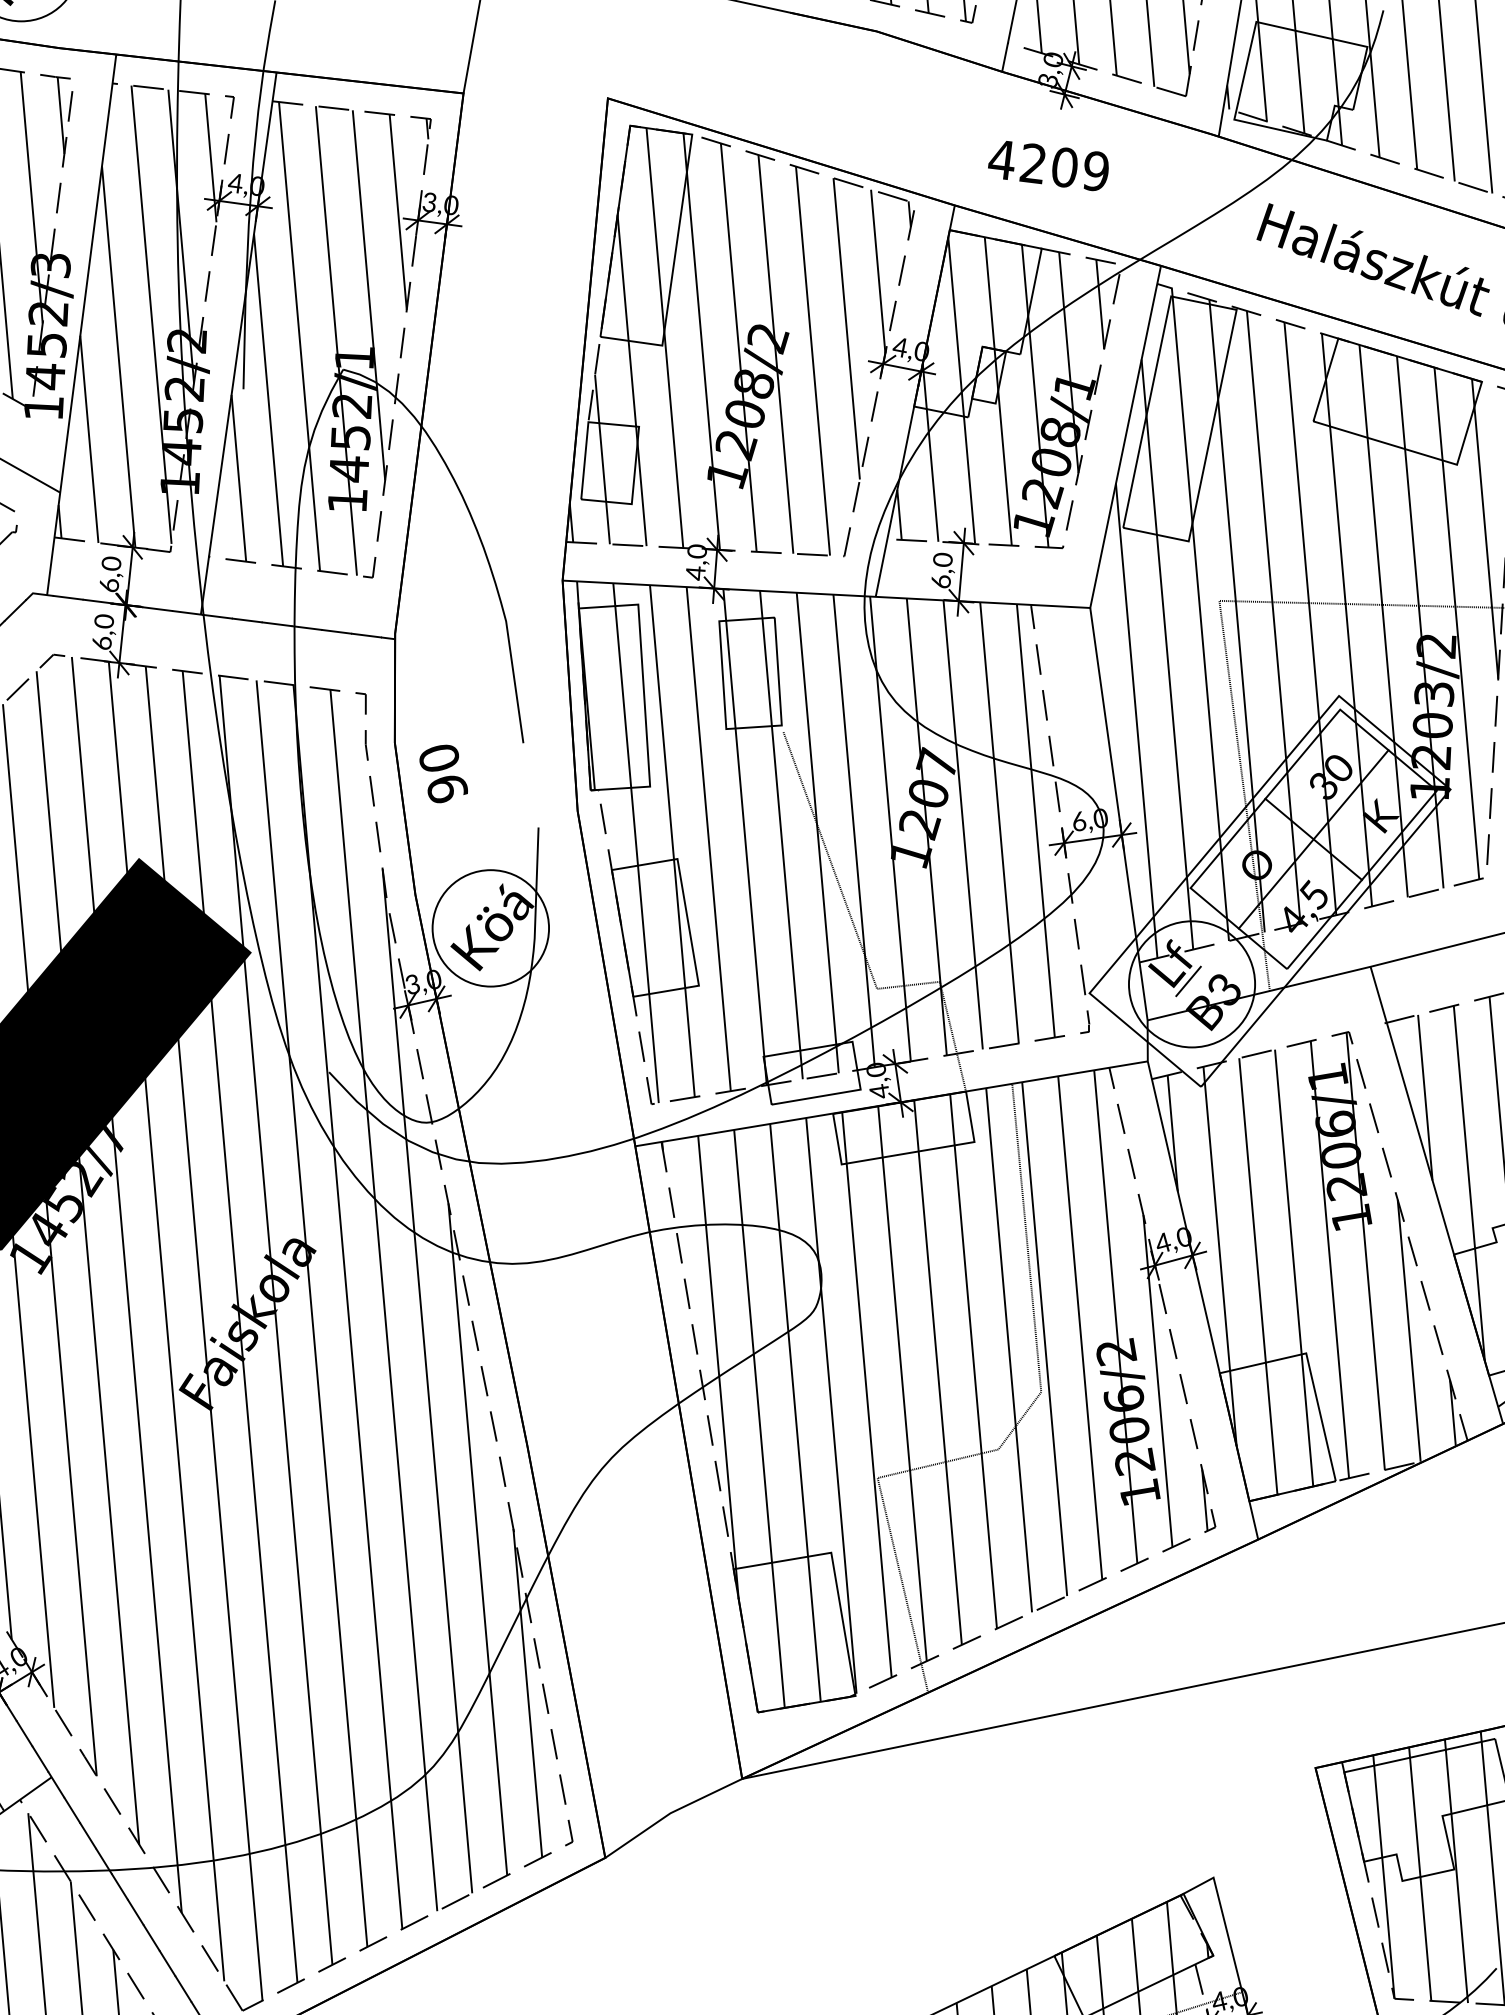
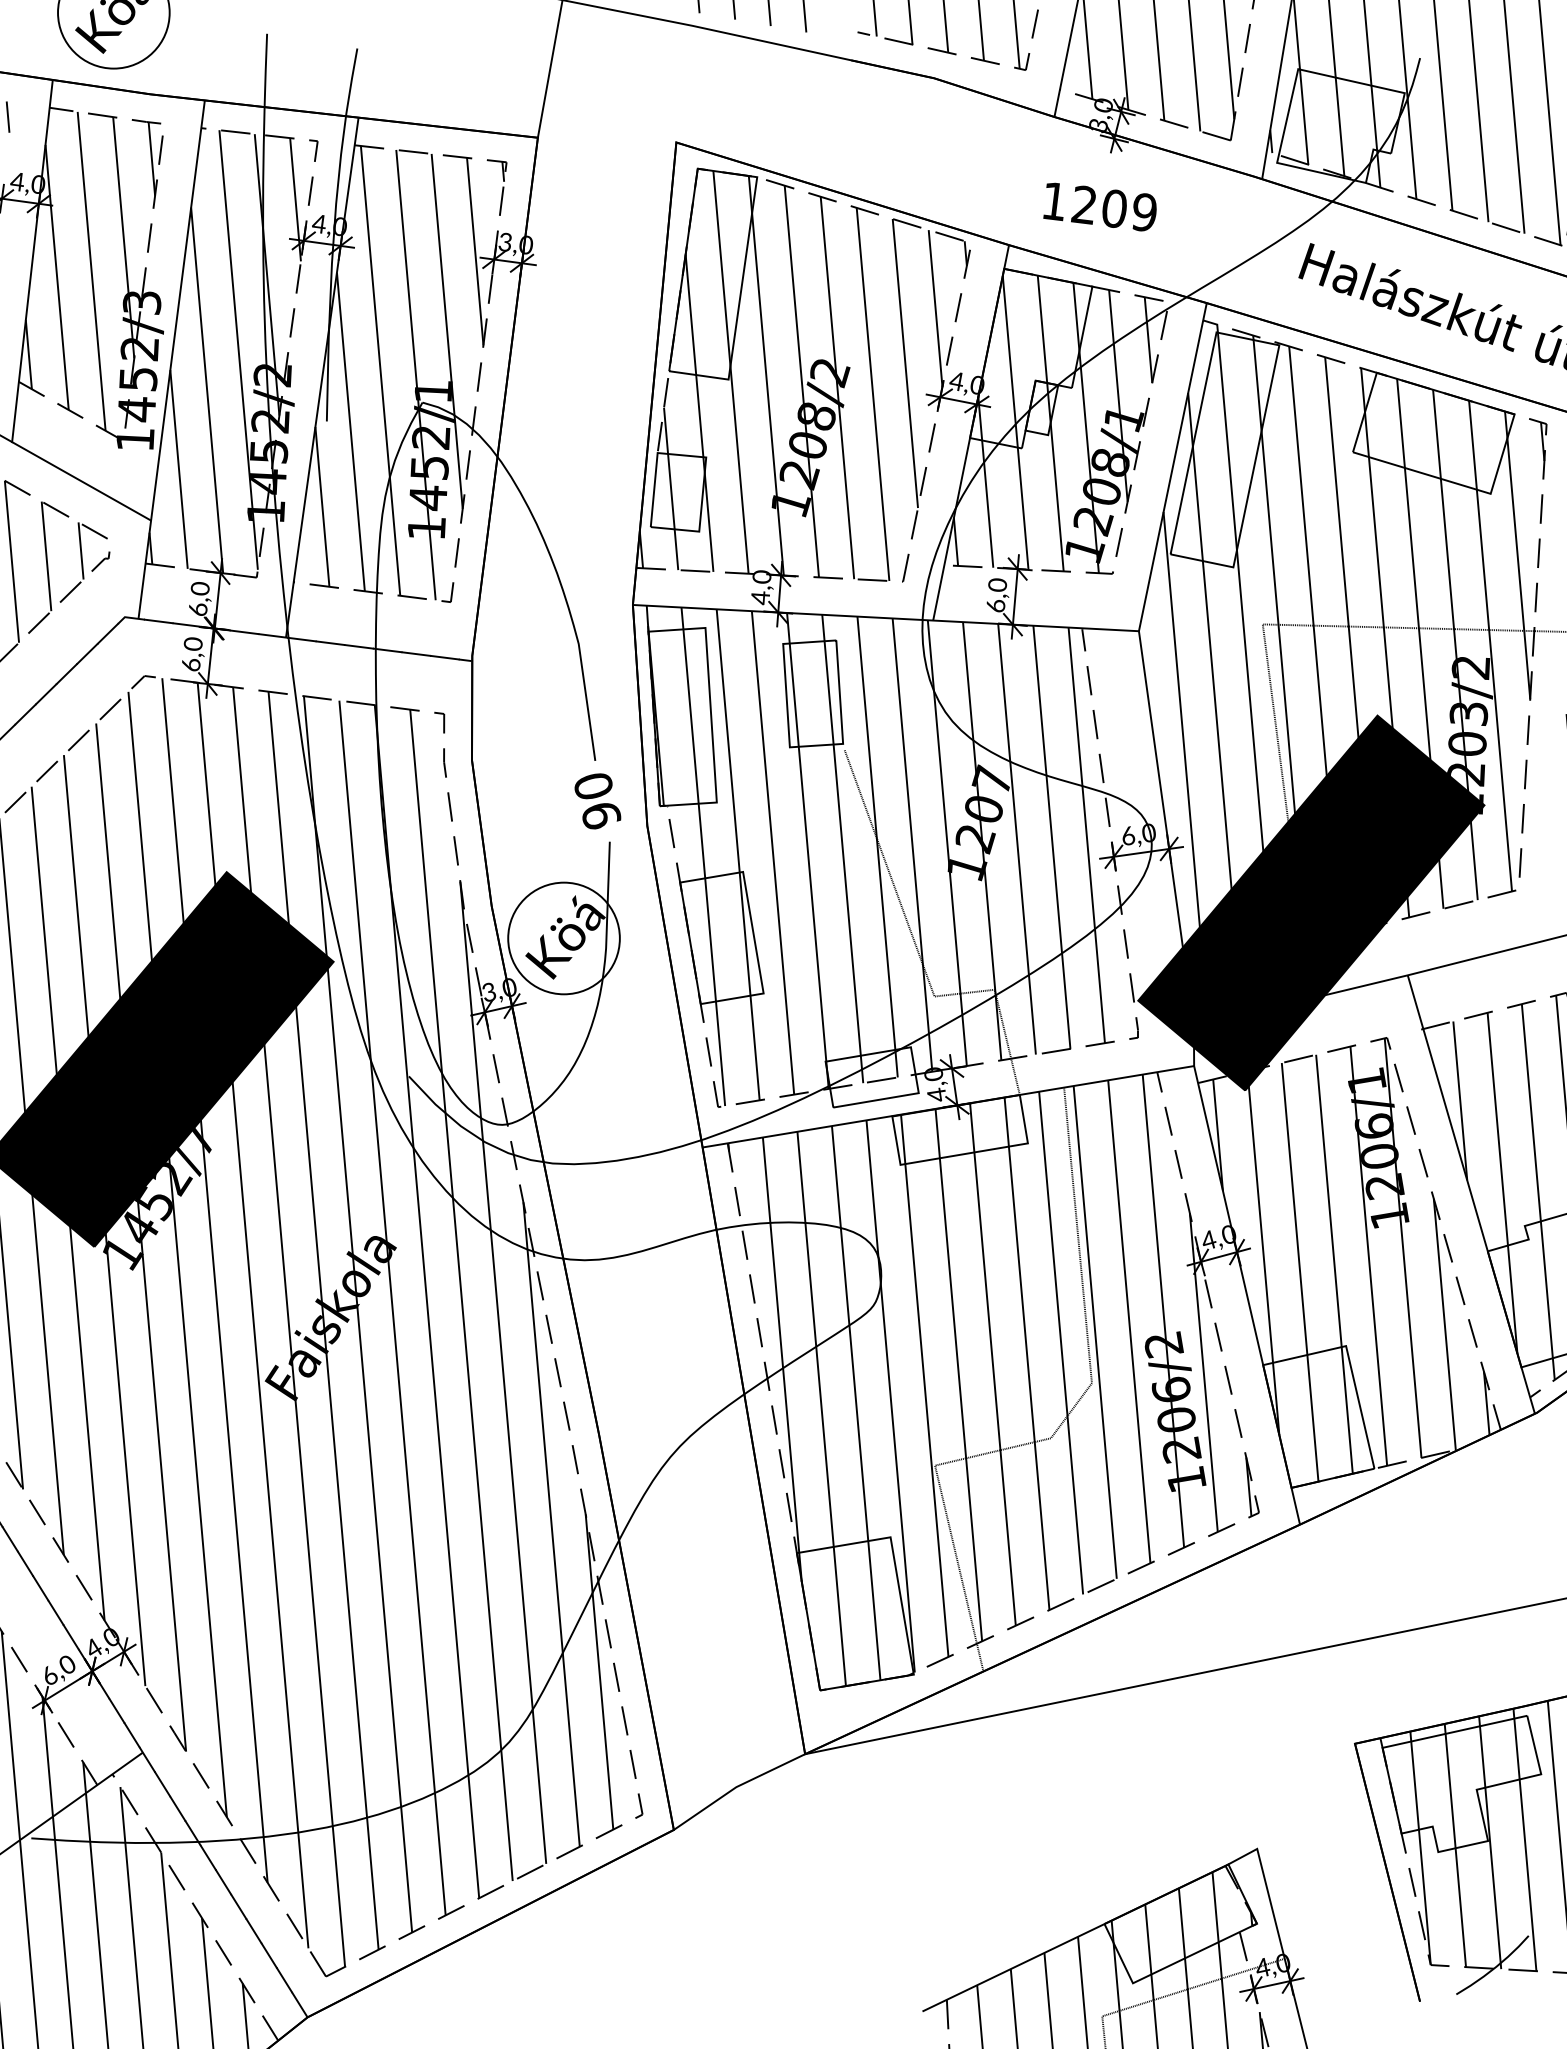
text: (1001, 159) -> (1053, 201), 4209 -> 1209
text: (443, 774) -> (597, 801), moved
fill: (1270, 890) -> (1311, 902), added

